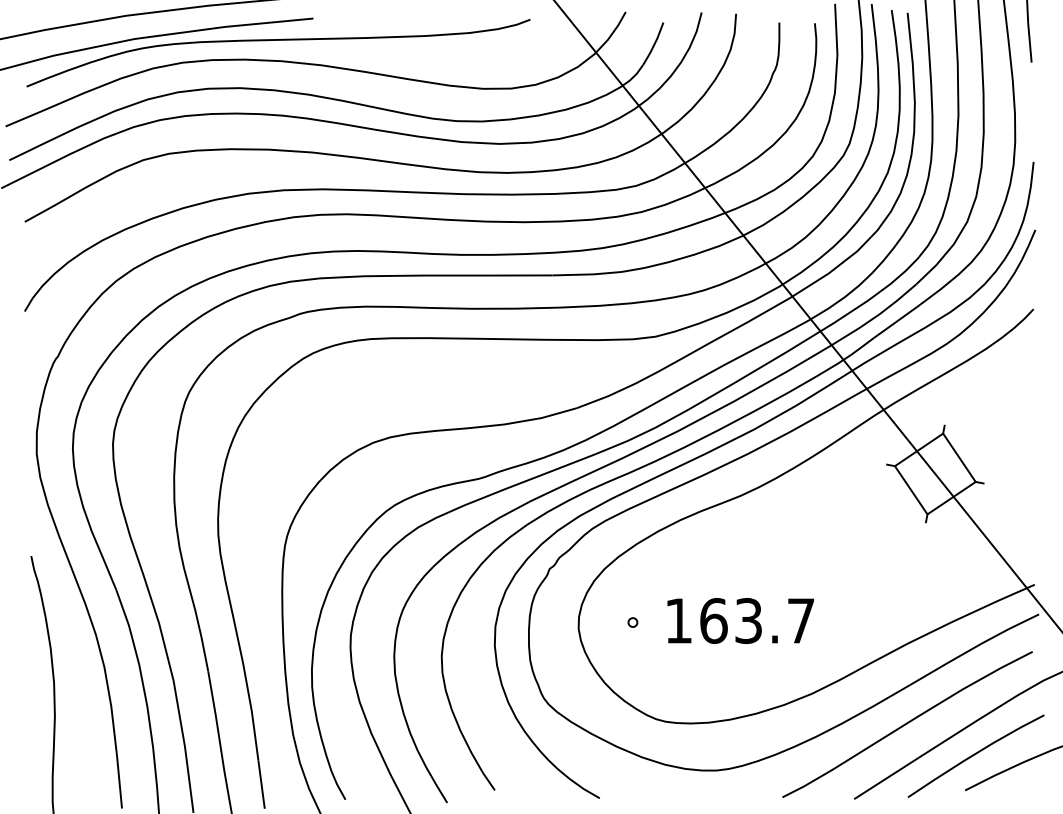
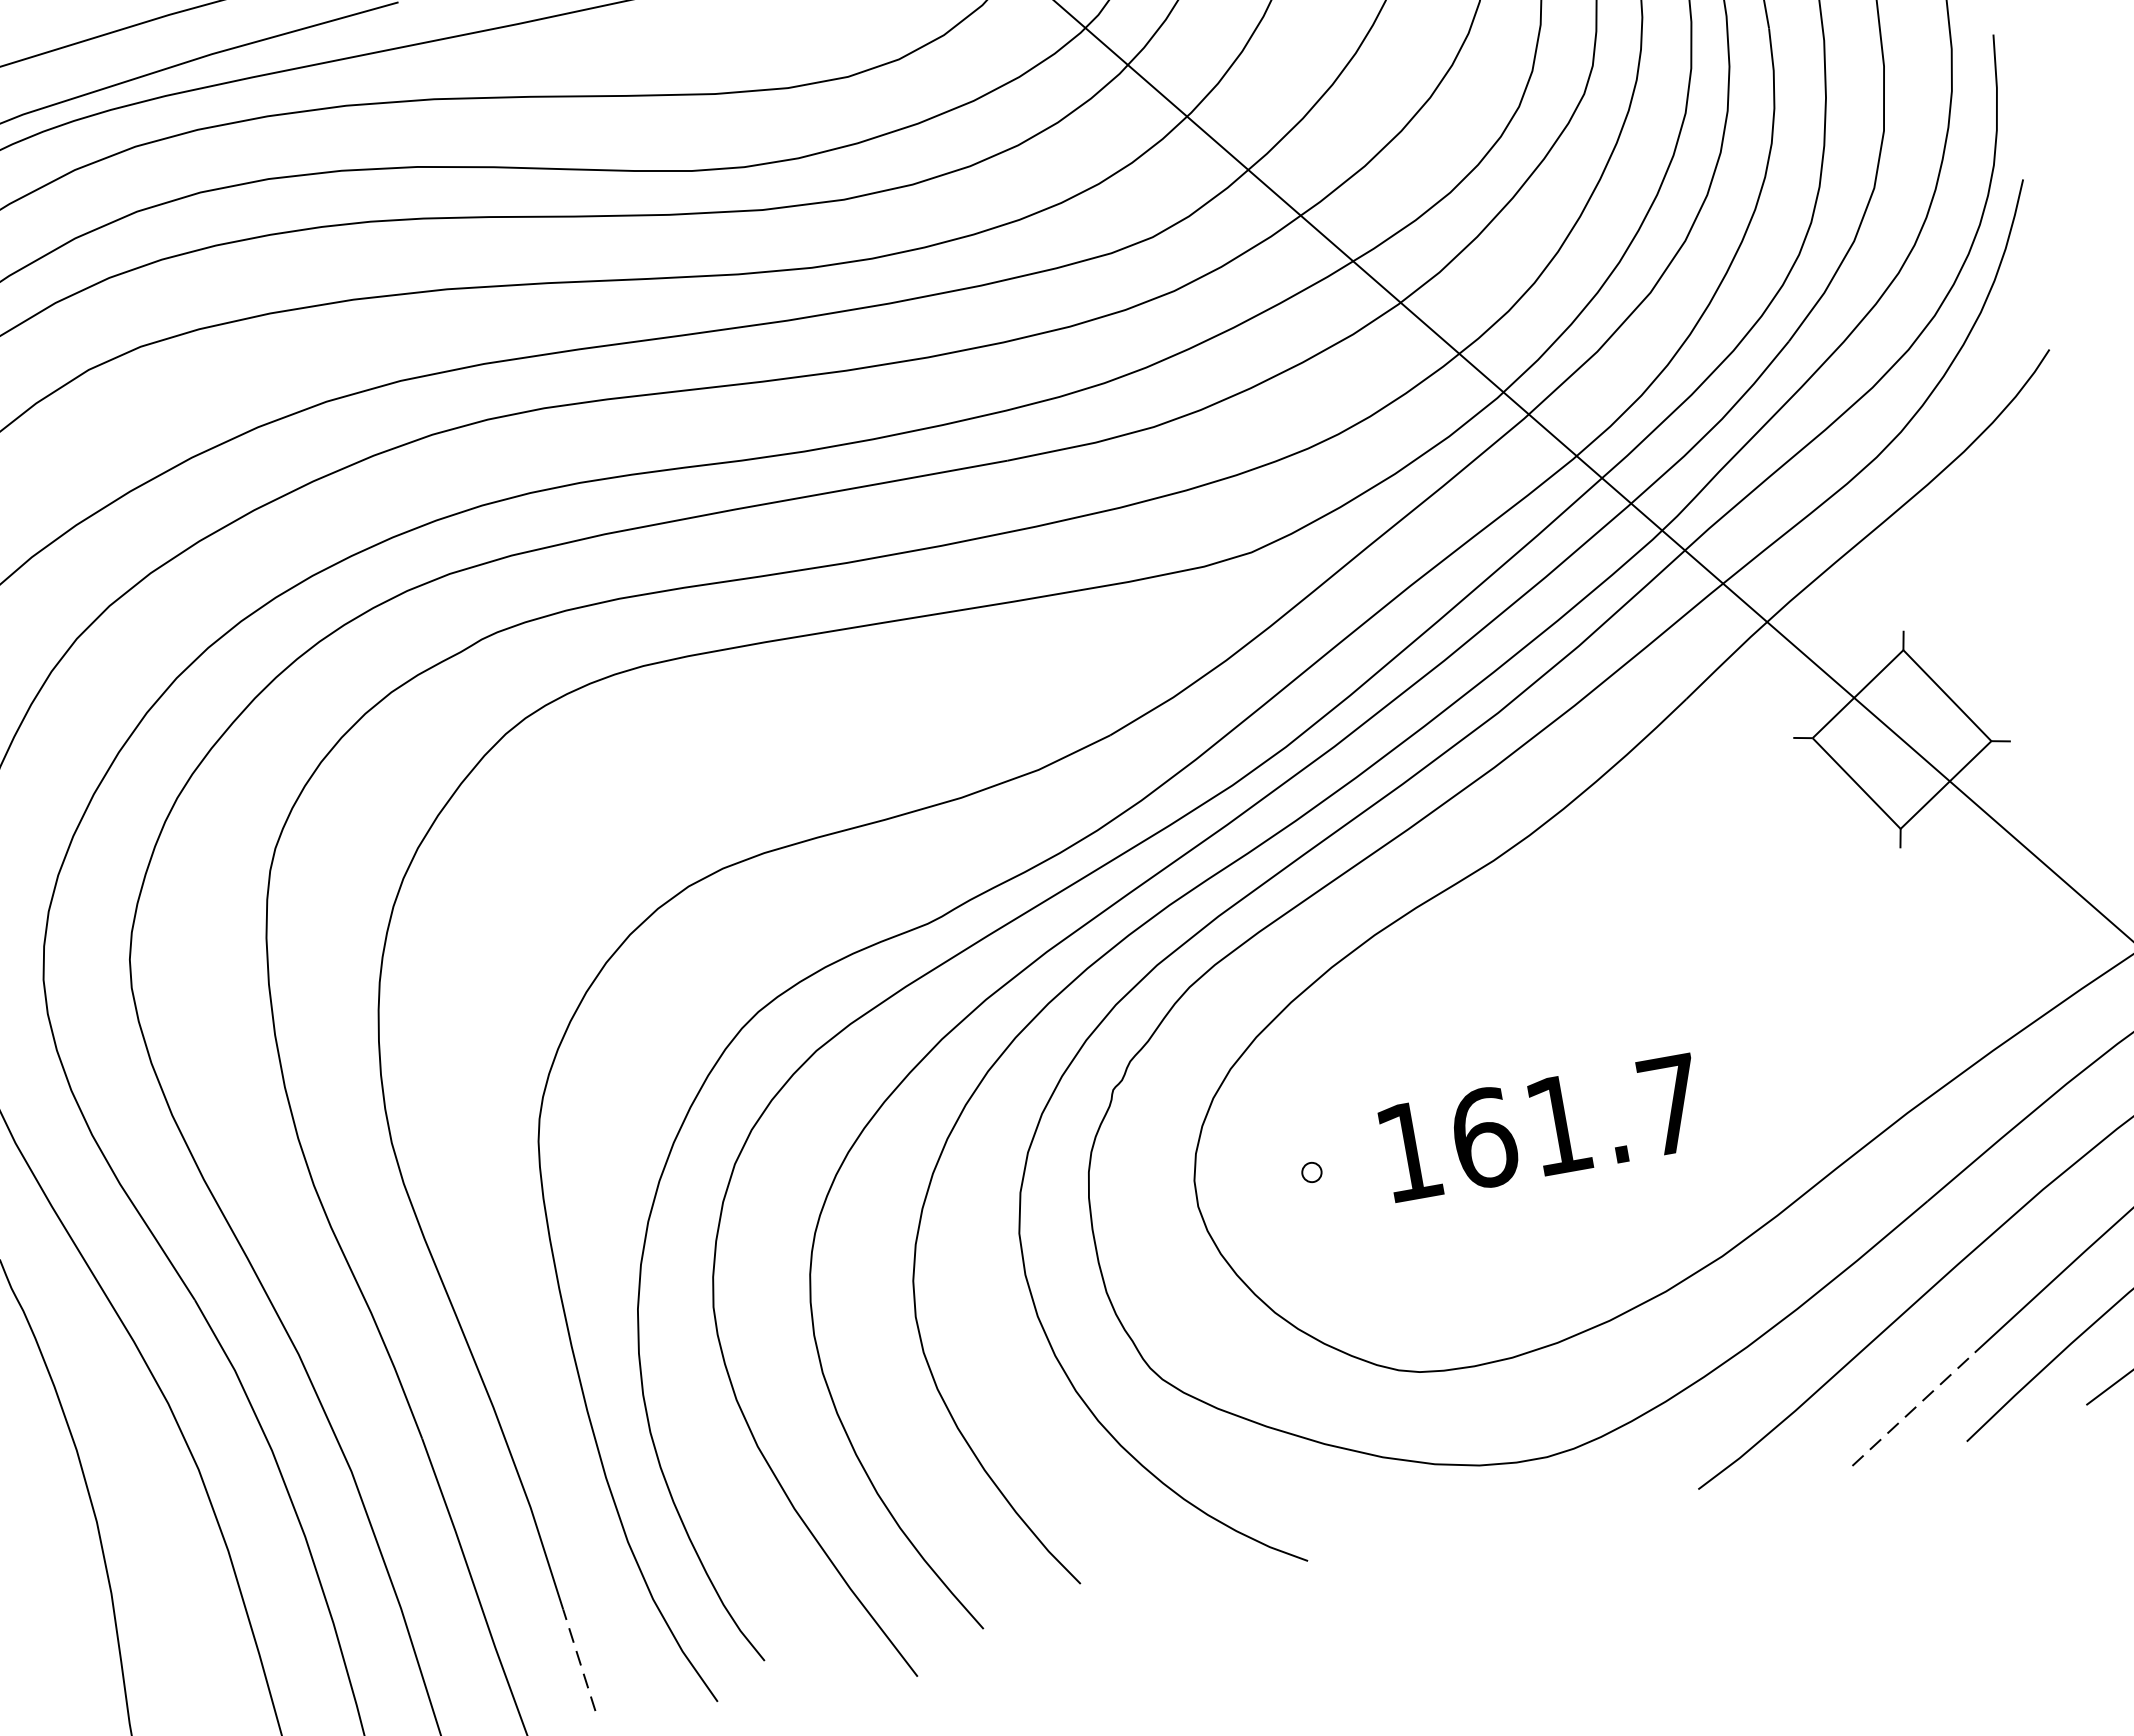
text: (748, 621) -> (1558, 1126), 163.7 -> 161.7
line: (886, 778) -> (1913, 1409), solid -> dashed
line: (261, 784) -> (579, 1660), solid -> dashed

